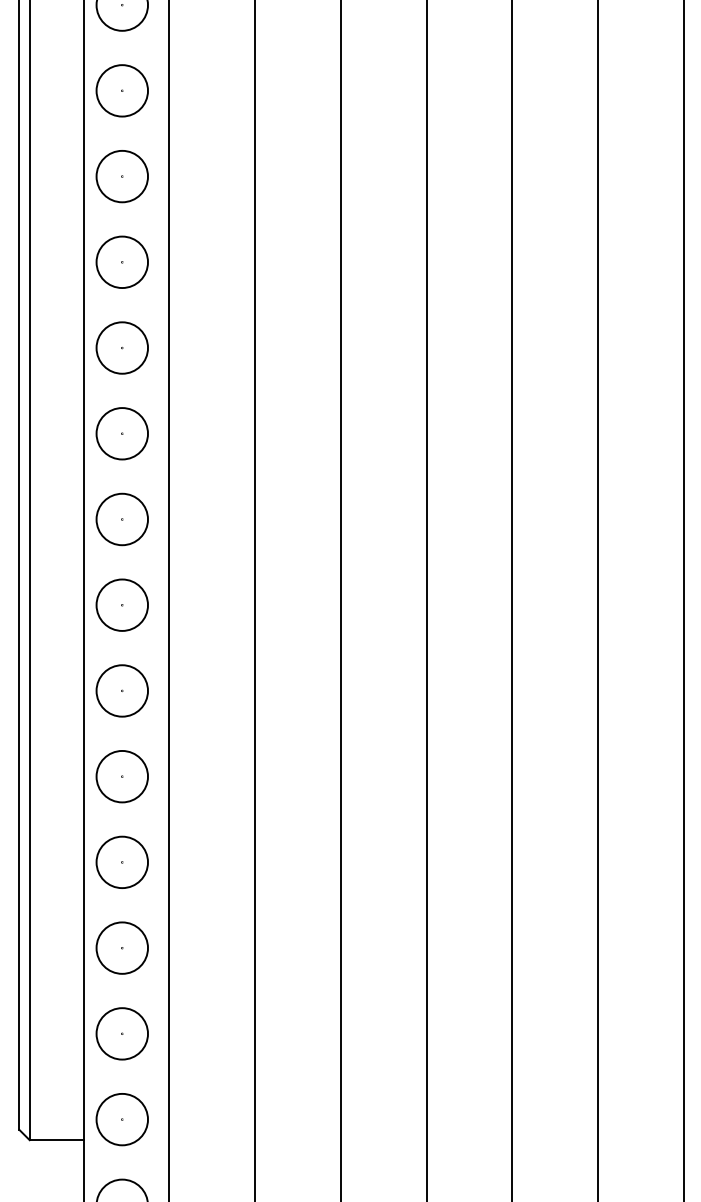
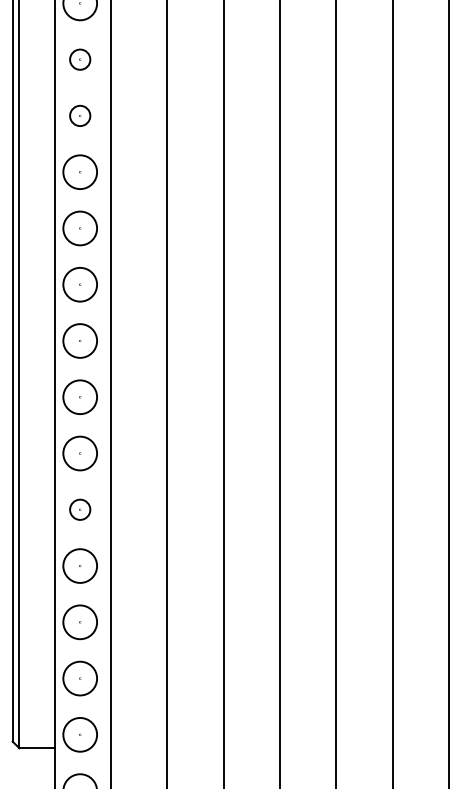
circle: (122, 90) -> (80, 59), size x0.6
circle: (122, 175) -> (80, 115), size x0.6
circle: (122, 776) -> (80, 509), size x0.6

